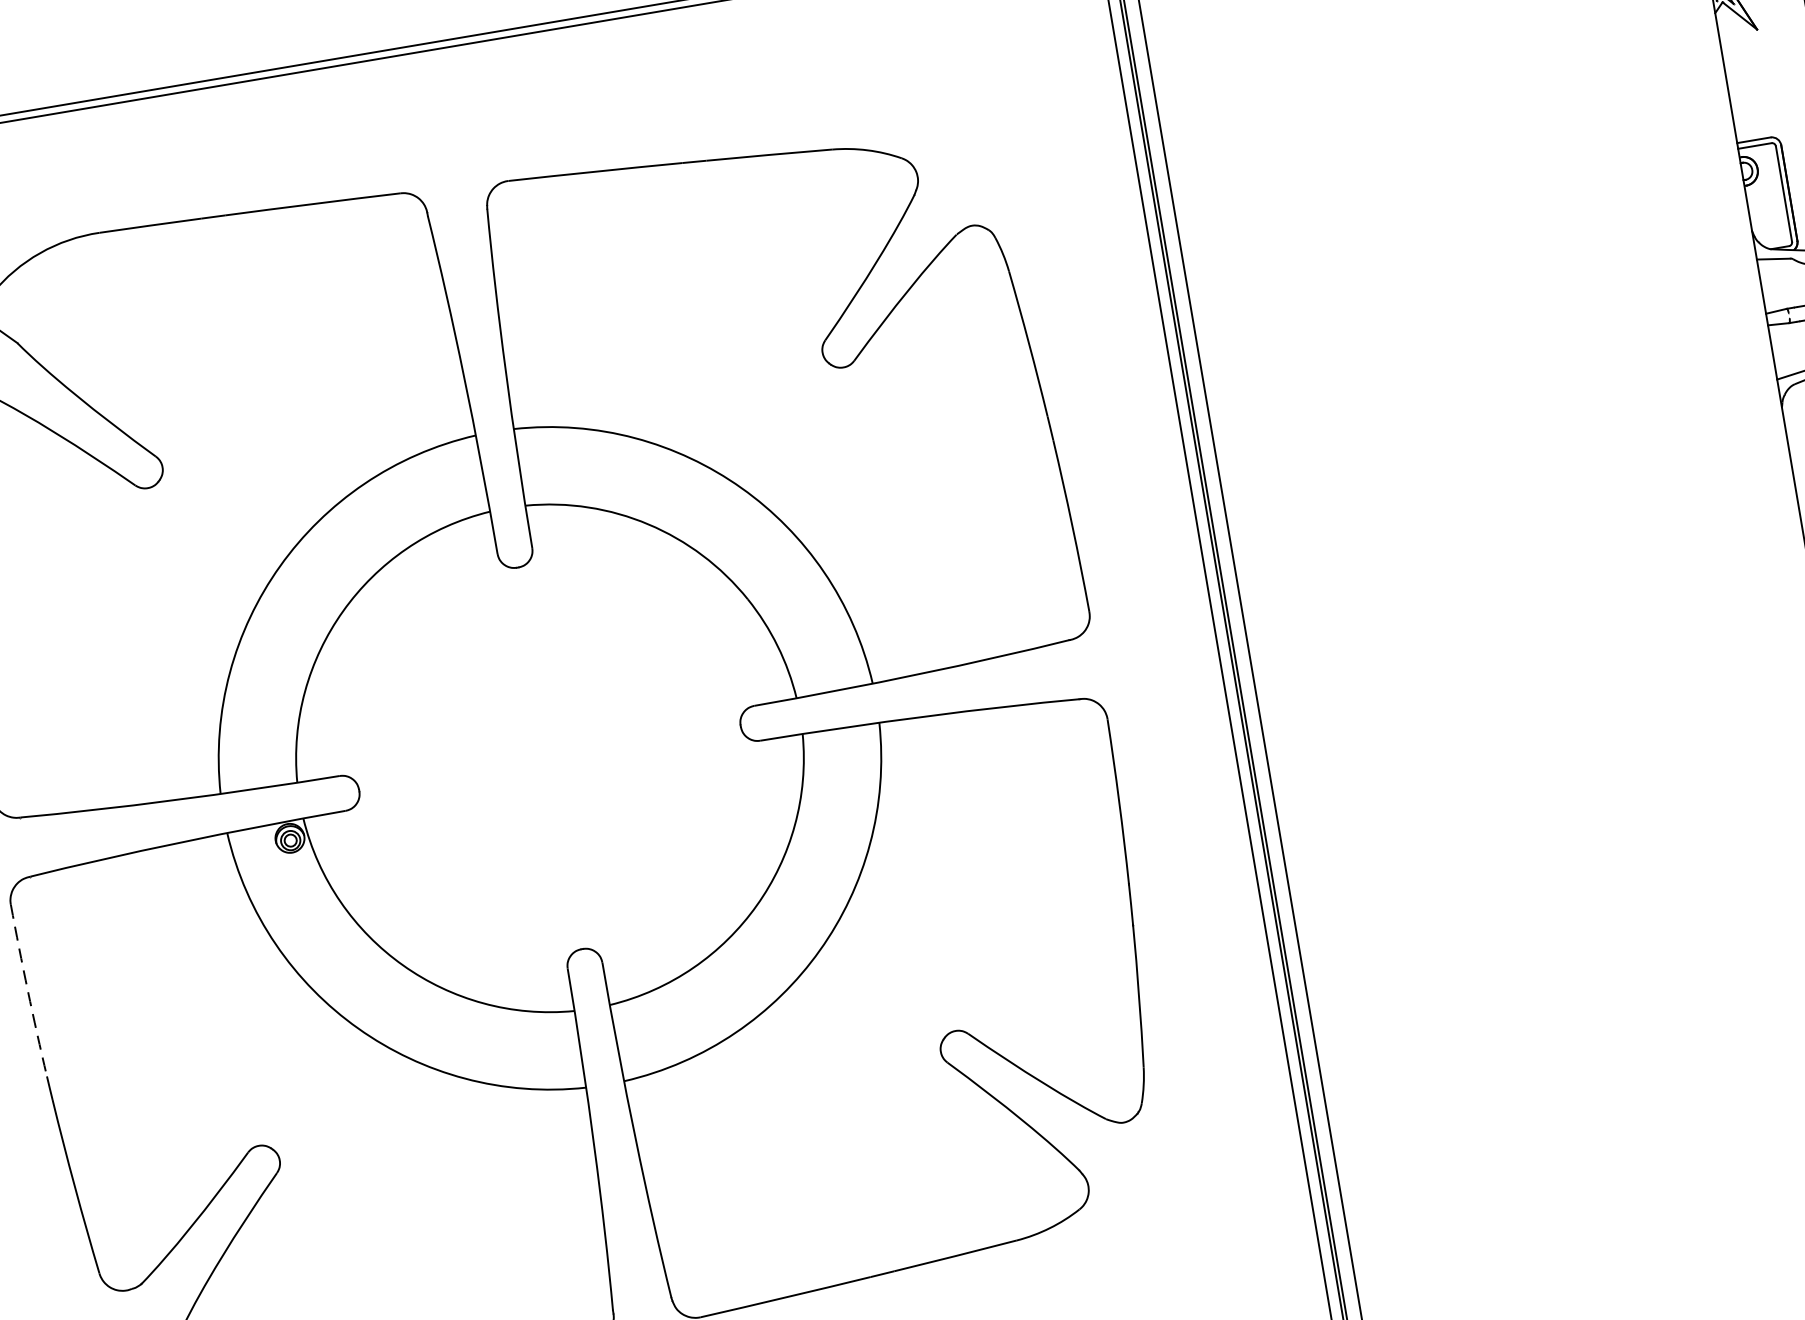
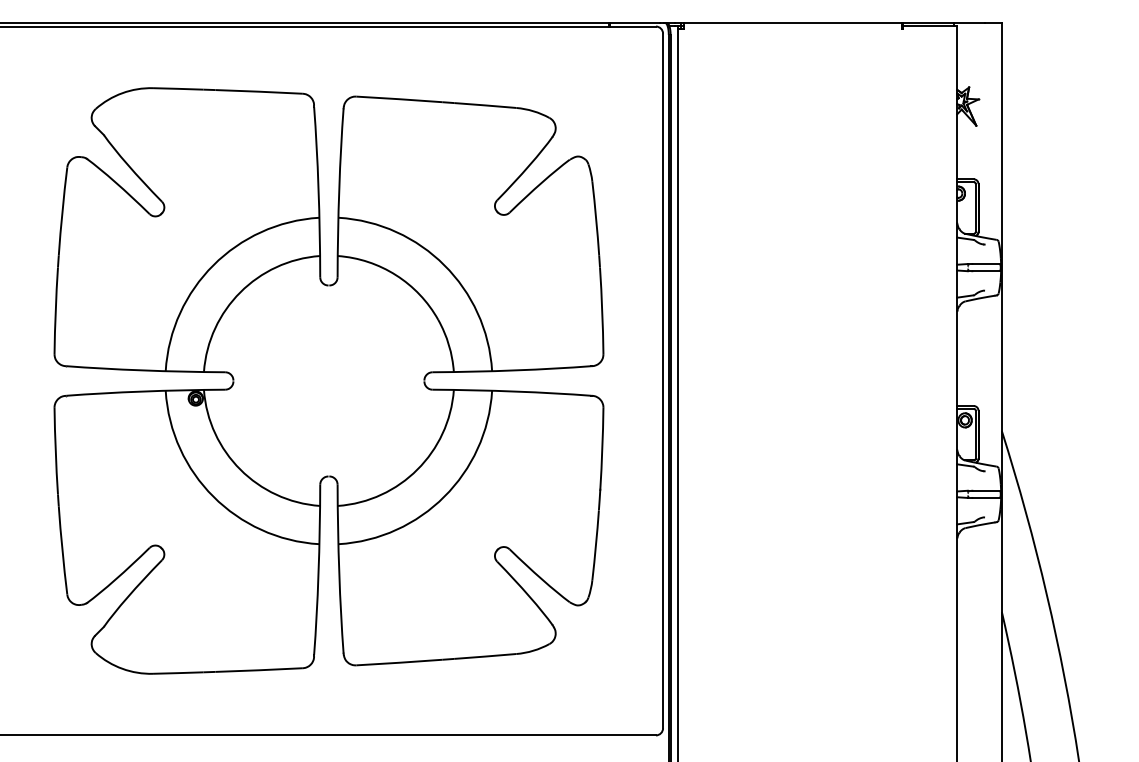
arc: (27, 991) -> (55, 451), dashed -> solid

